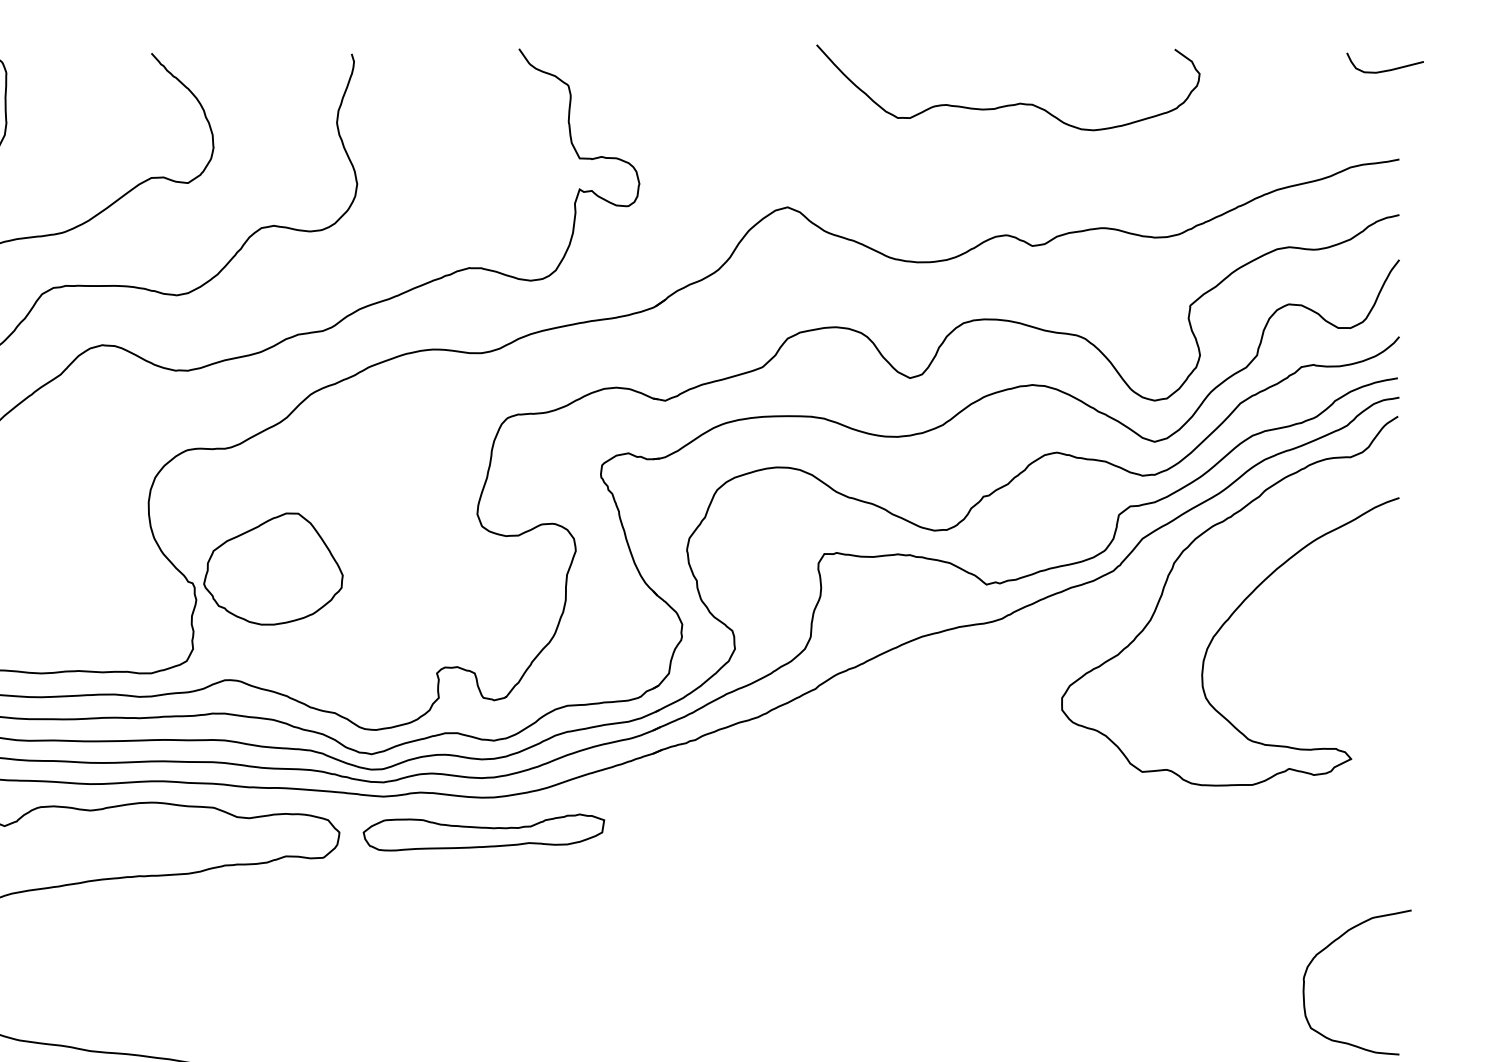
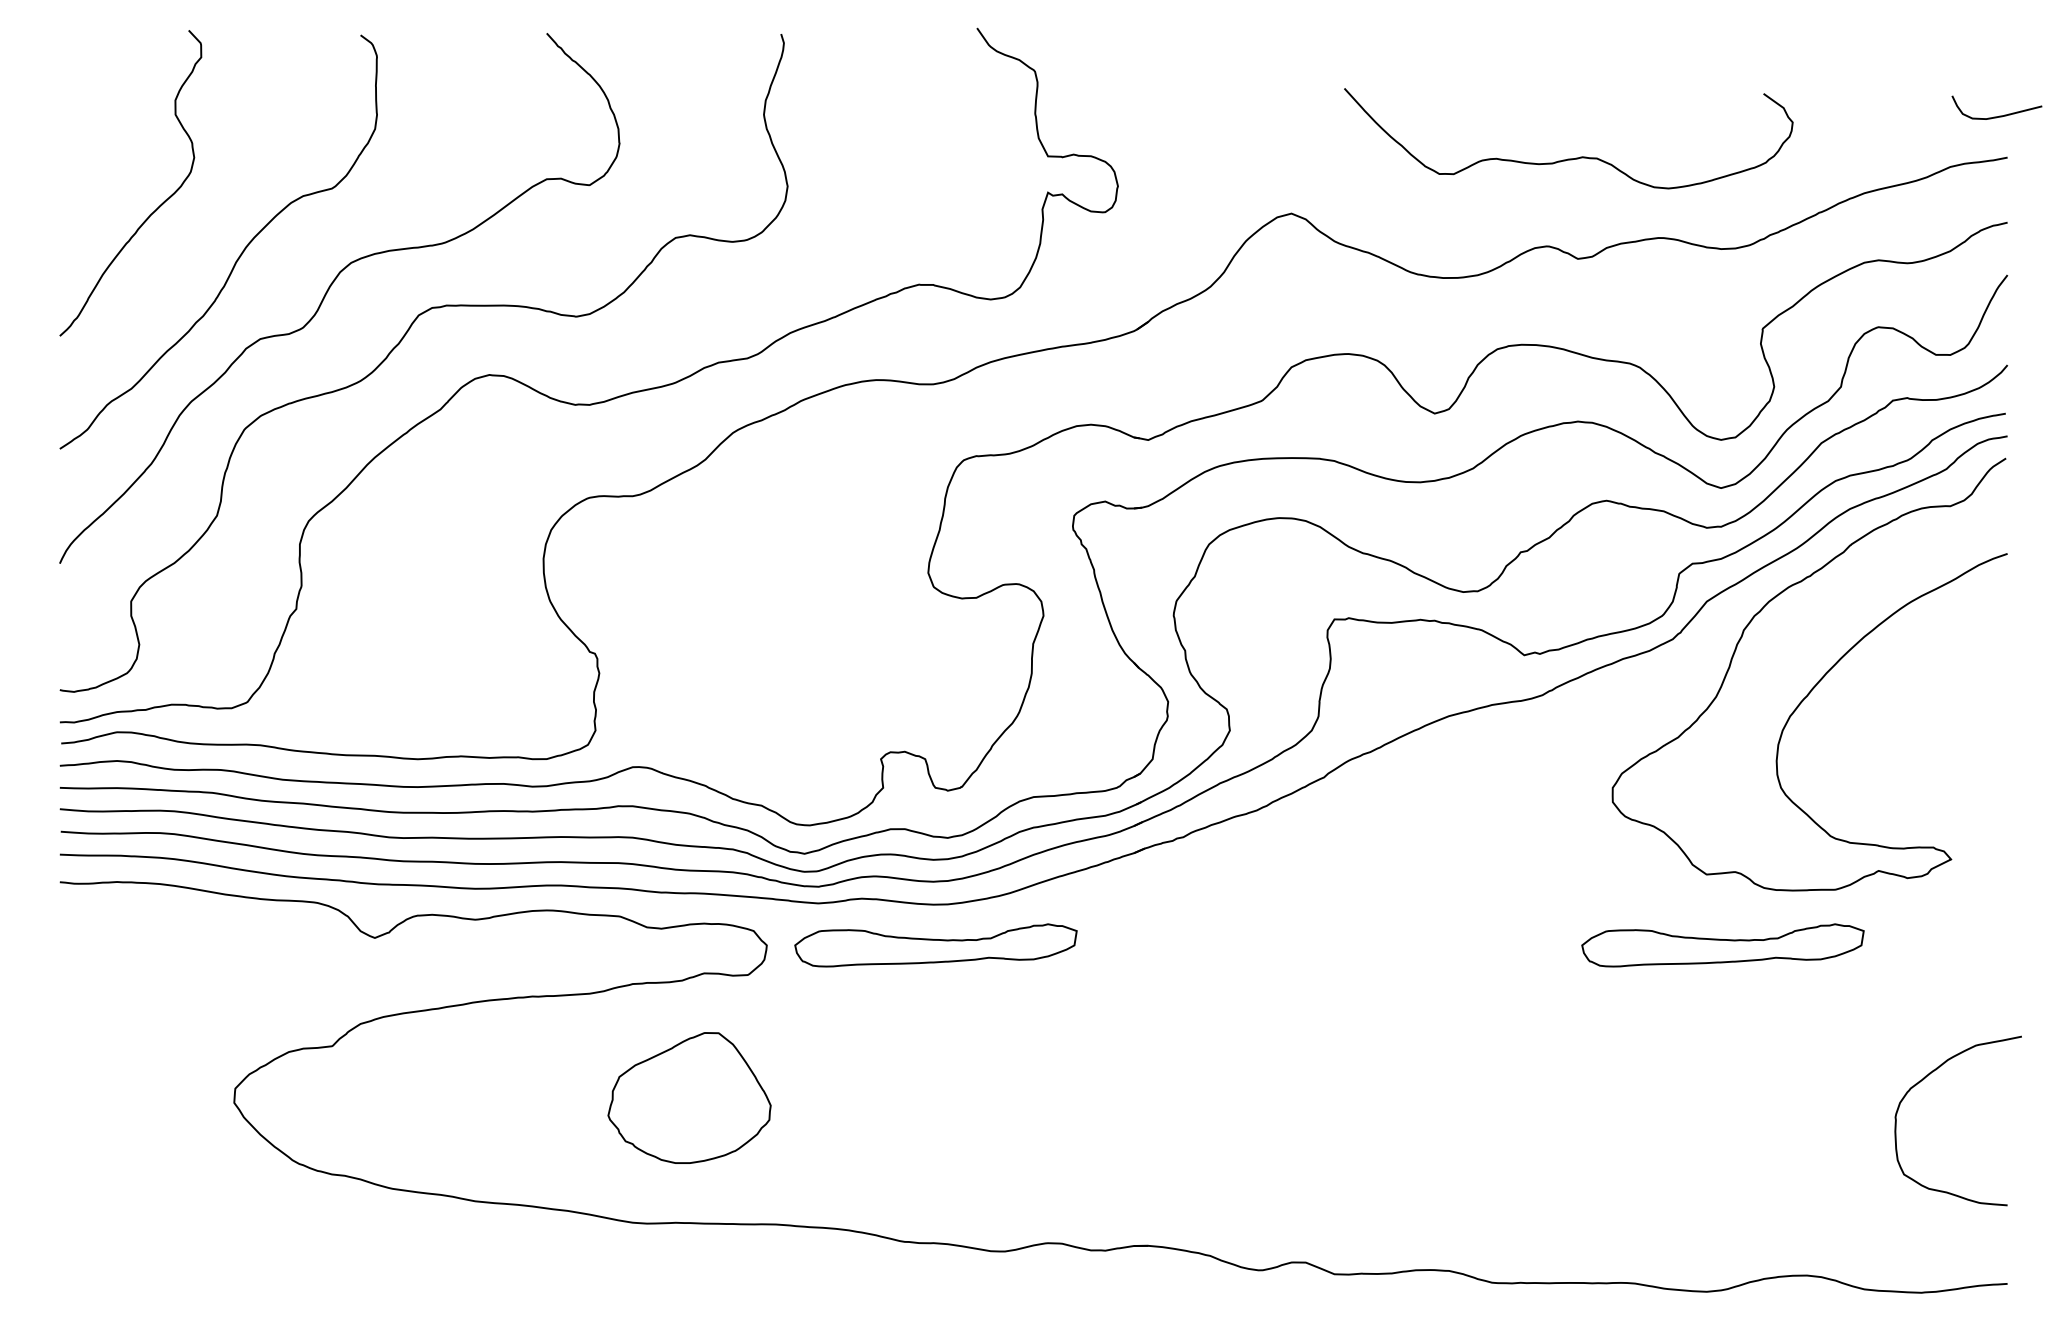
curve: (1387, 69) -> (1999, 115), moved
curve: (1008, 104) -> (1568, 158), moved
part: (273, 568) -> (689, 1097), moved
part: (1155, 832) -> (1722, 945), added

